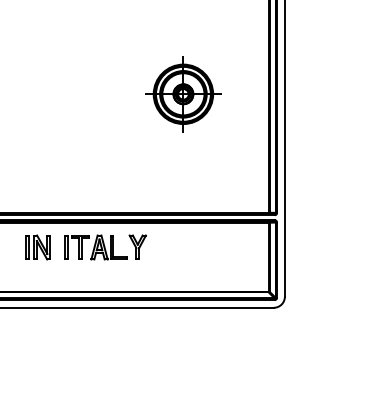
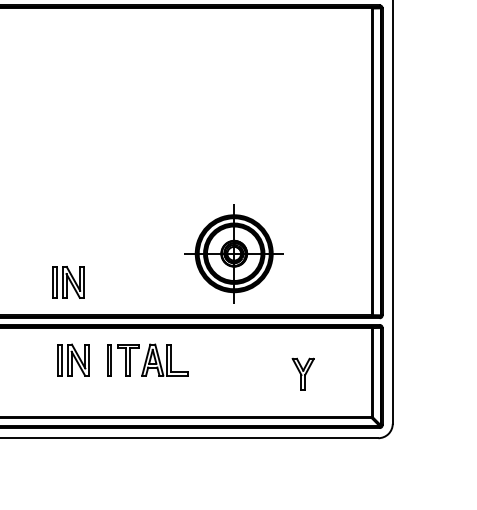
part: (183, 94) -> (234, 253), moved
part: (33, 187) -> (67, 282), added
part: (137, 246) -> (302, 373), moved

